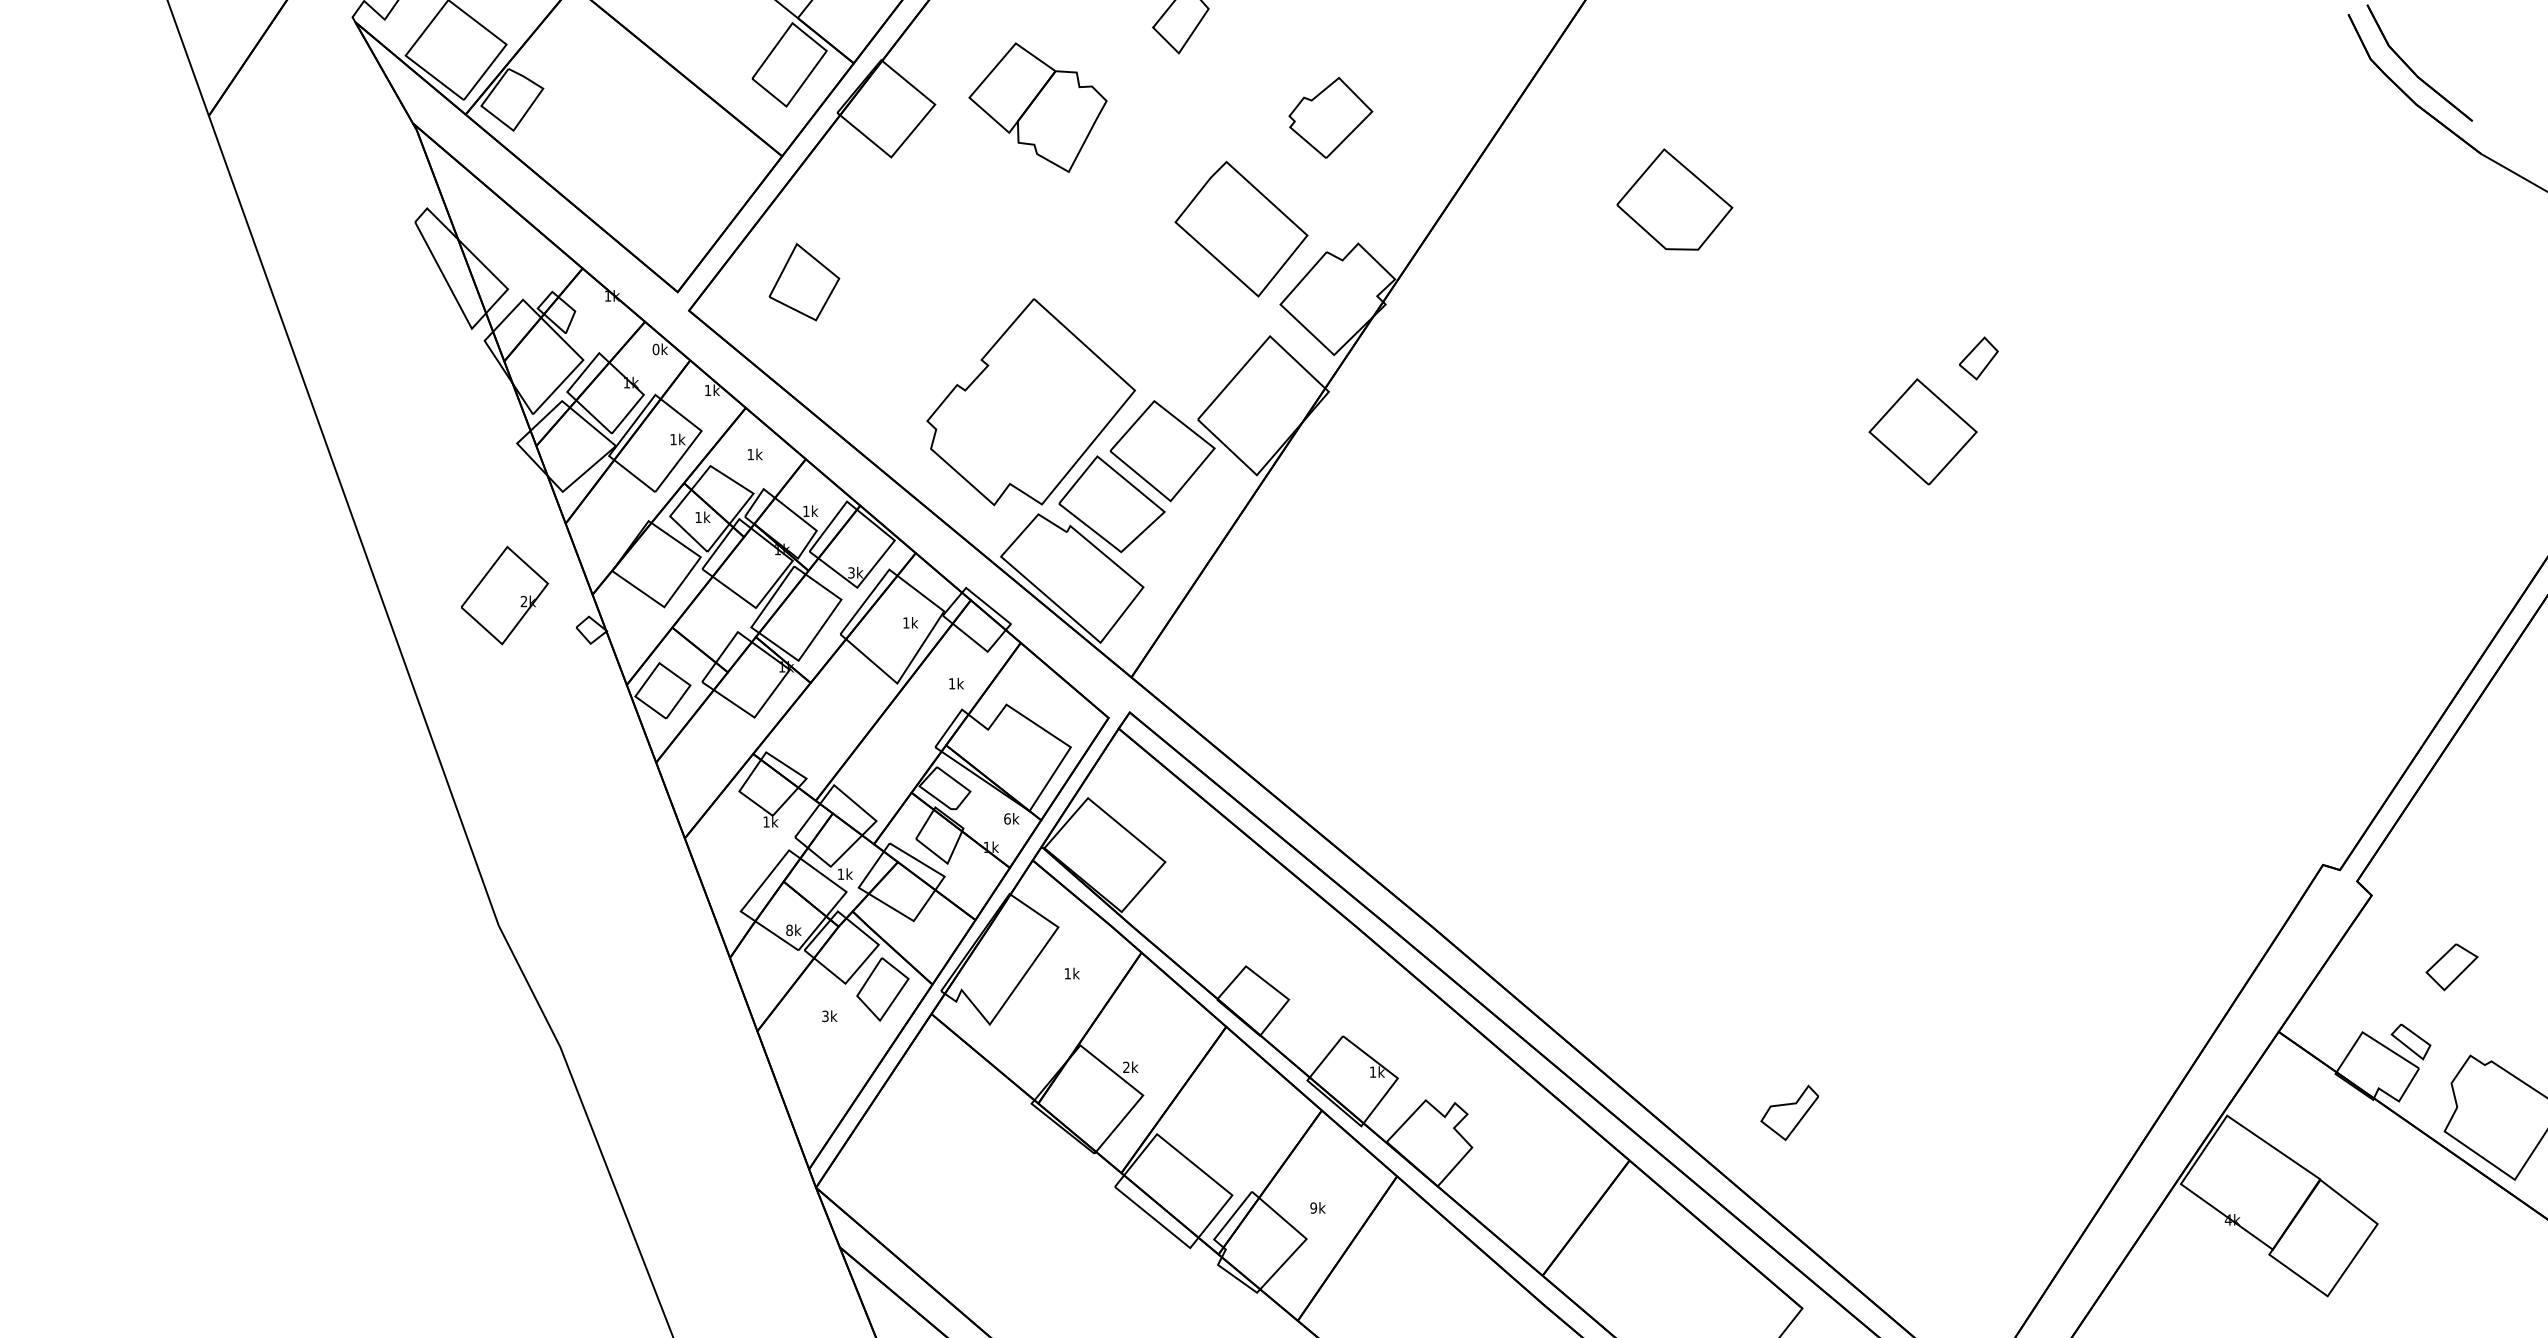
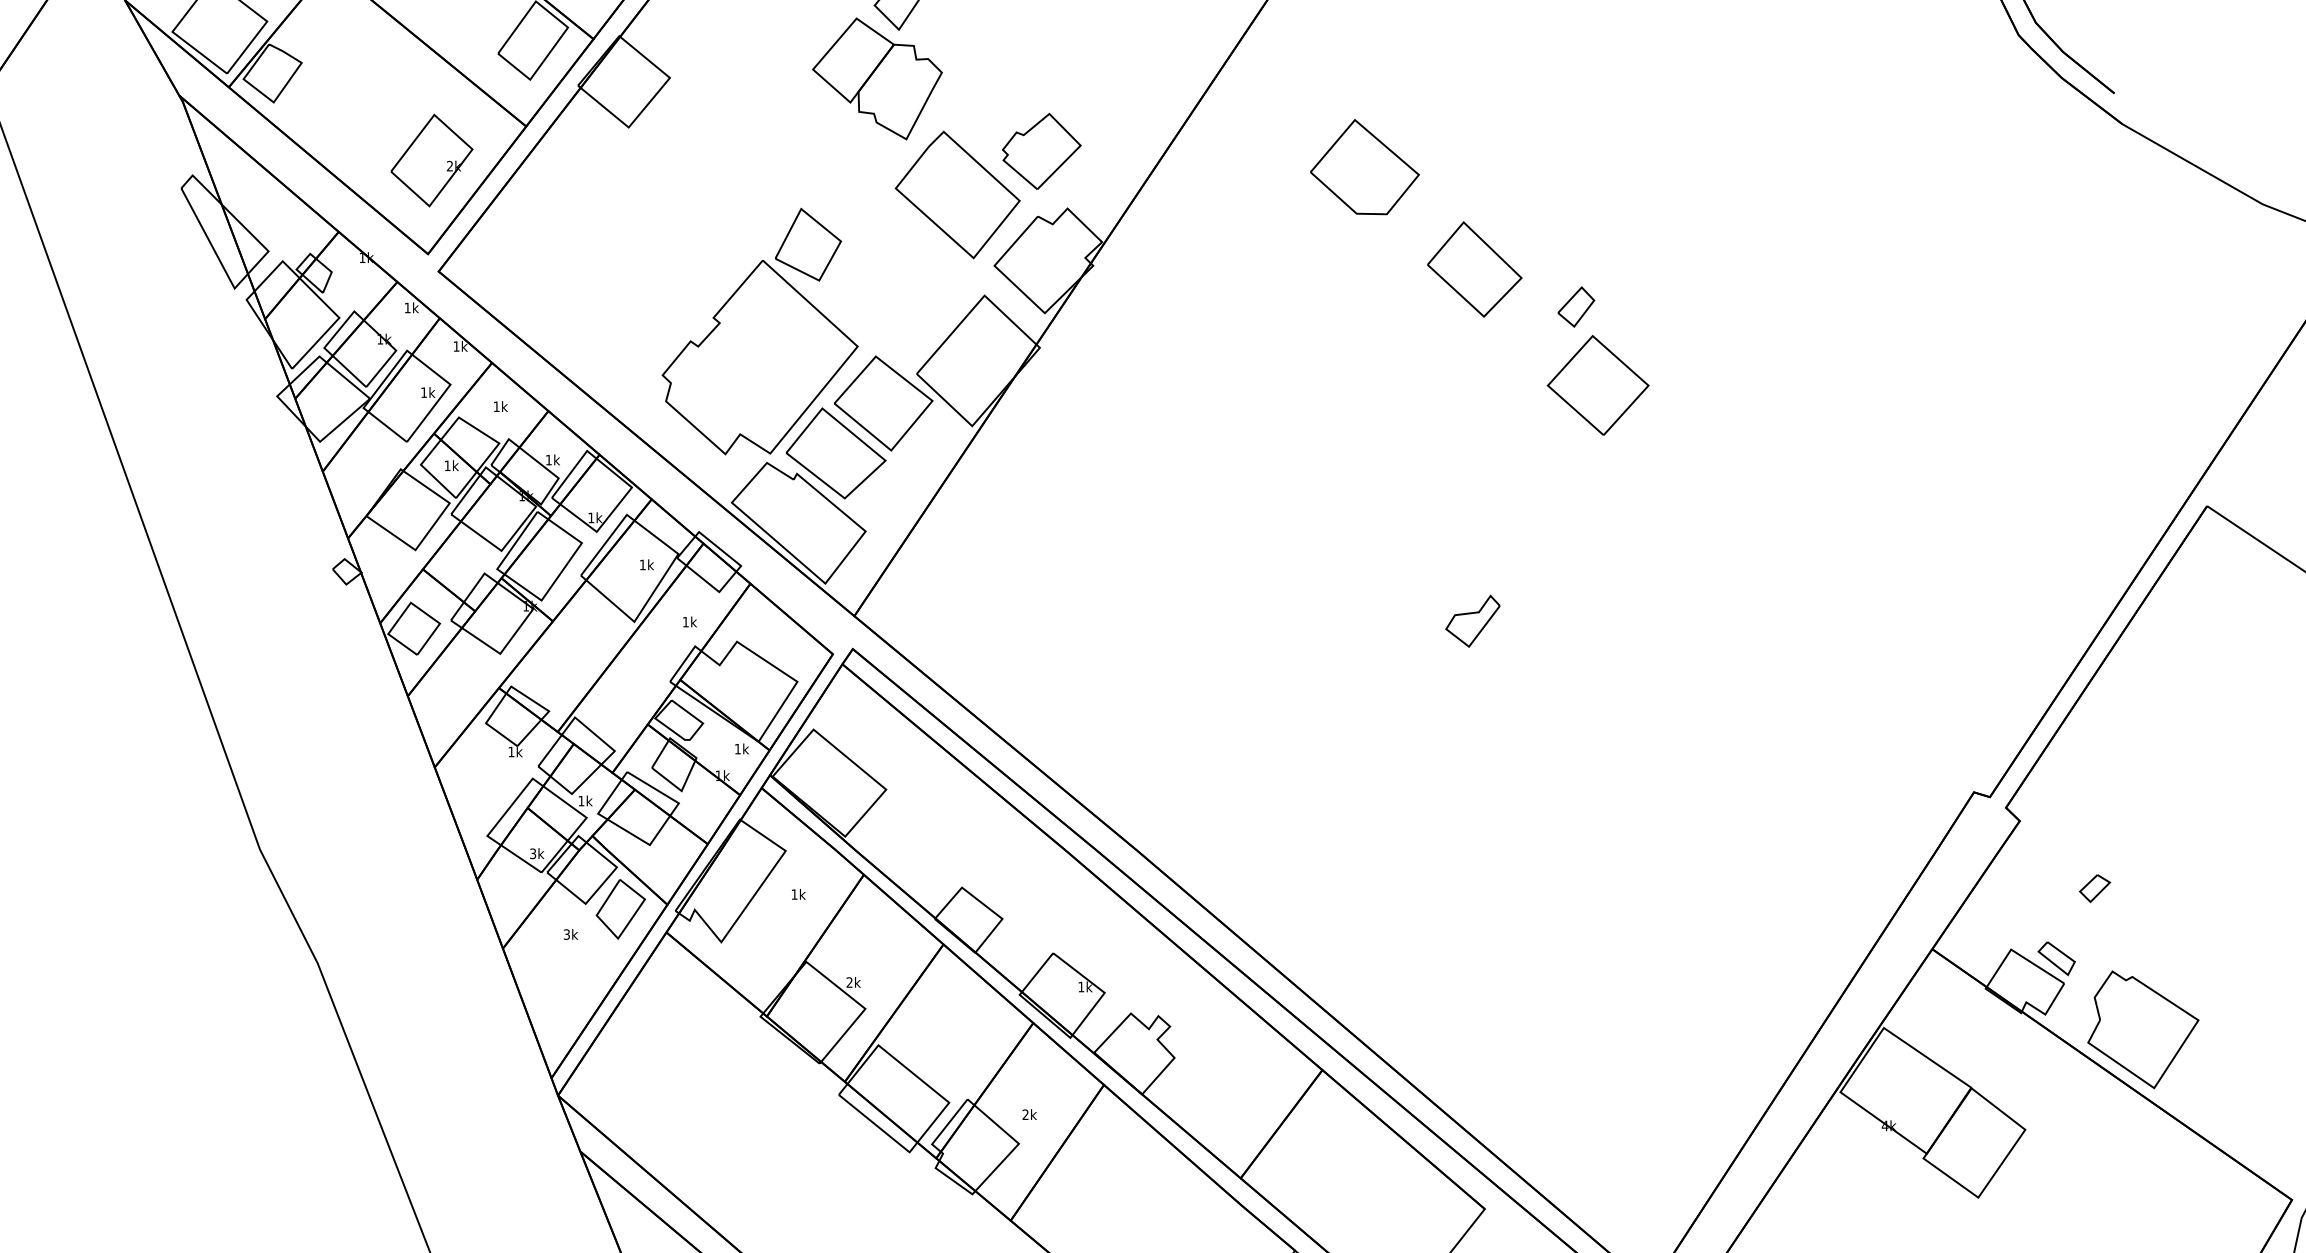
part: (1037, 107) -> (876, 78), moved
part: (1330, 117) -> (1041, 151), moved
part: (804, 281) -> (808, 244), moved
part: (1791, 308) -> (1474, 269), added
text: (655, 349) -> (407, 308), 0k -> 1k
part: (1978, 358) -> (1576, 307), moved
text: (851, 572) -> (591, 517), 3k -> 1k
part: (504, 595) -> (431, 160), moved
text: (1007, 818) -> (737, 748), 6k -> 1k
text: (789, 929) -> (533, 852), 8k -> 3k
part: (2451, 967) -> (2094, 888), size x0.62
part: (1789, 1112) -> (1472, 620), moved
text: (1313, 1207) -> (1025, 1114), 9k -> 2k

